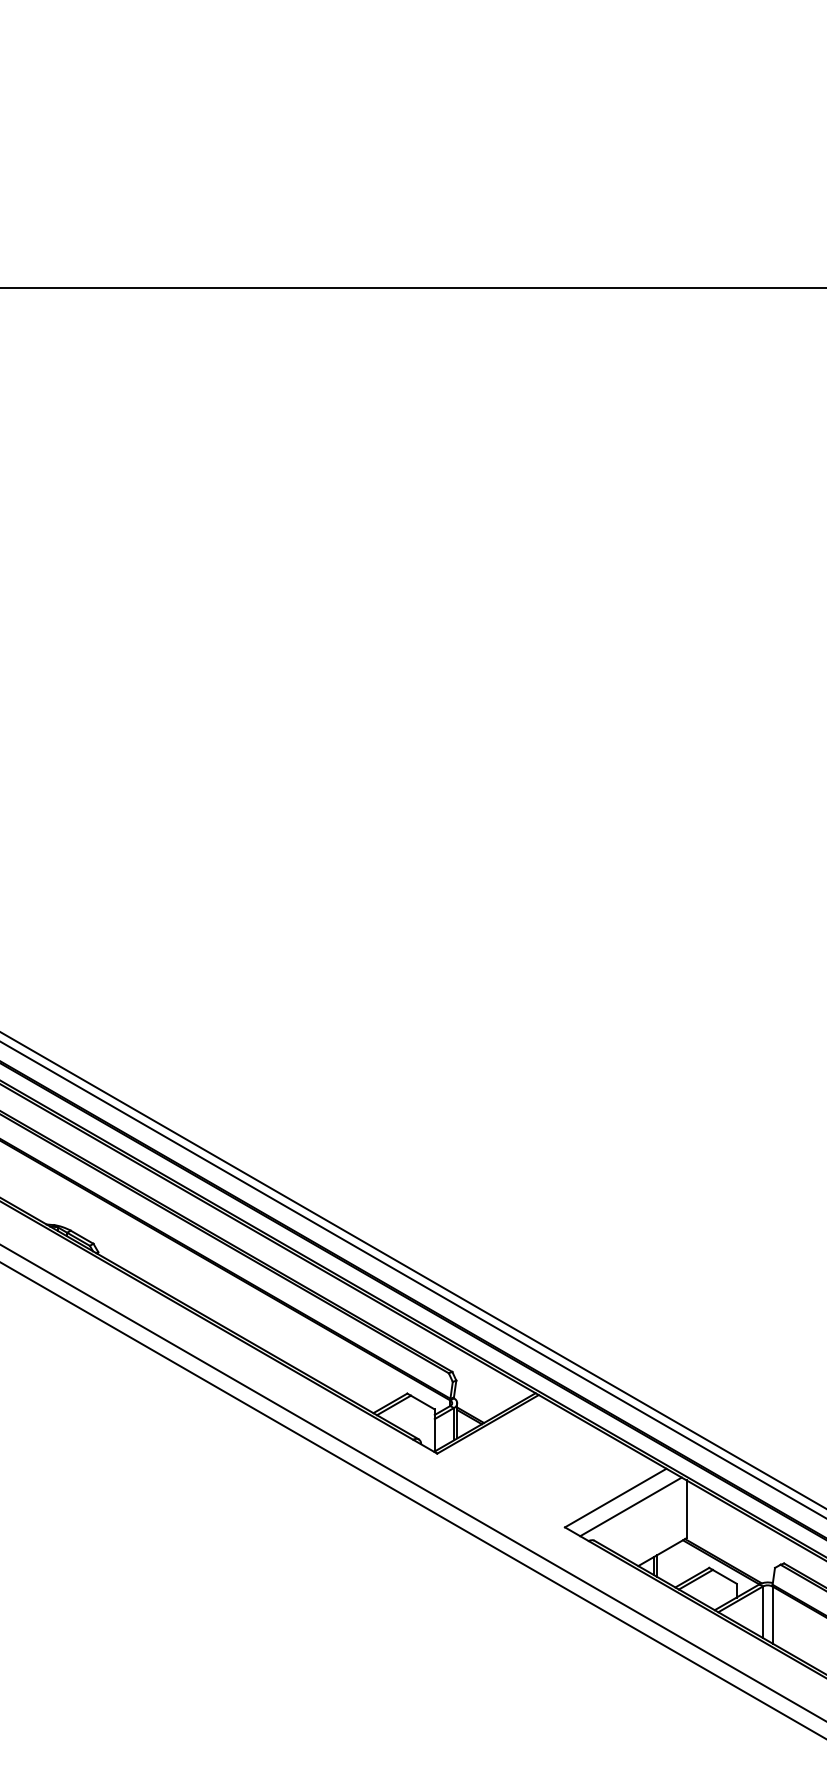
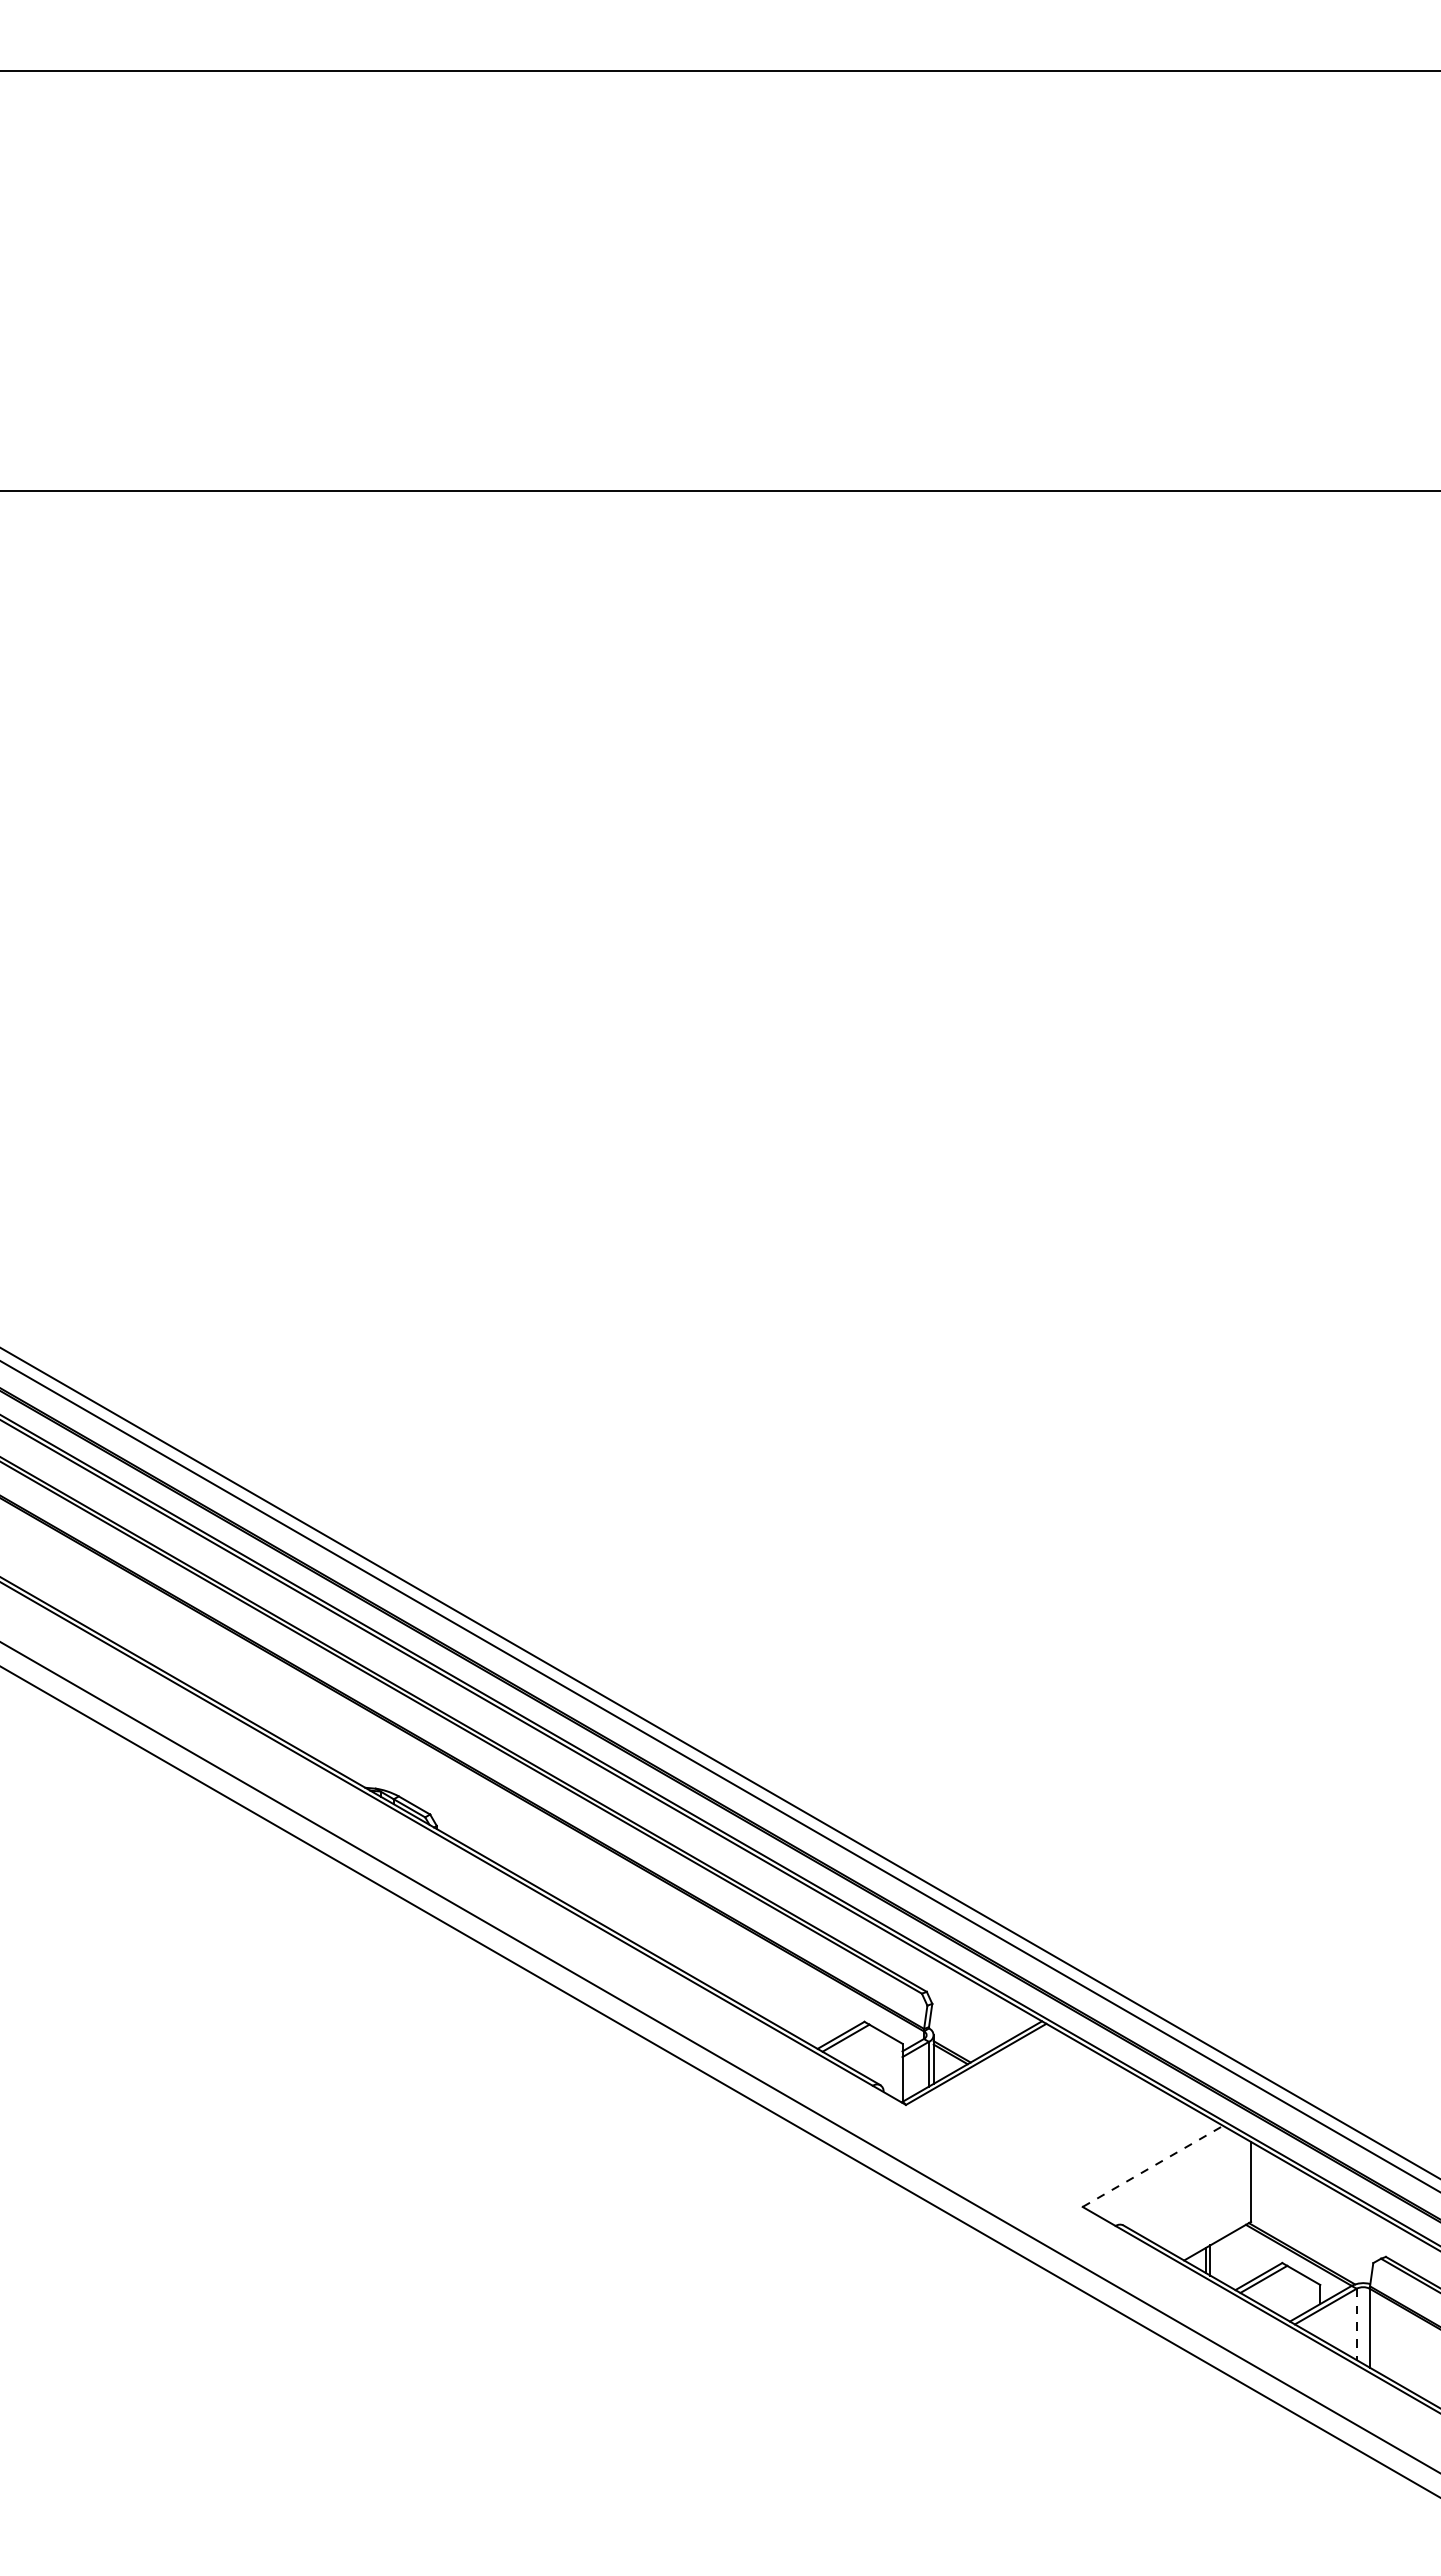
line: (616, 1498) -> (1153, 2166), solid -> dashed
line: (630, 1506) -> (1173, 2178), removed
line: (762, 1612) -> (1356, 2324), solid -> dashed

